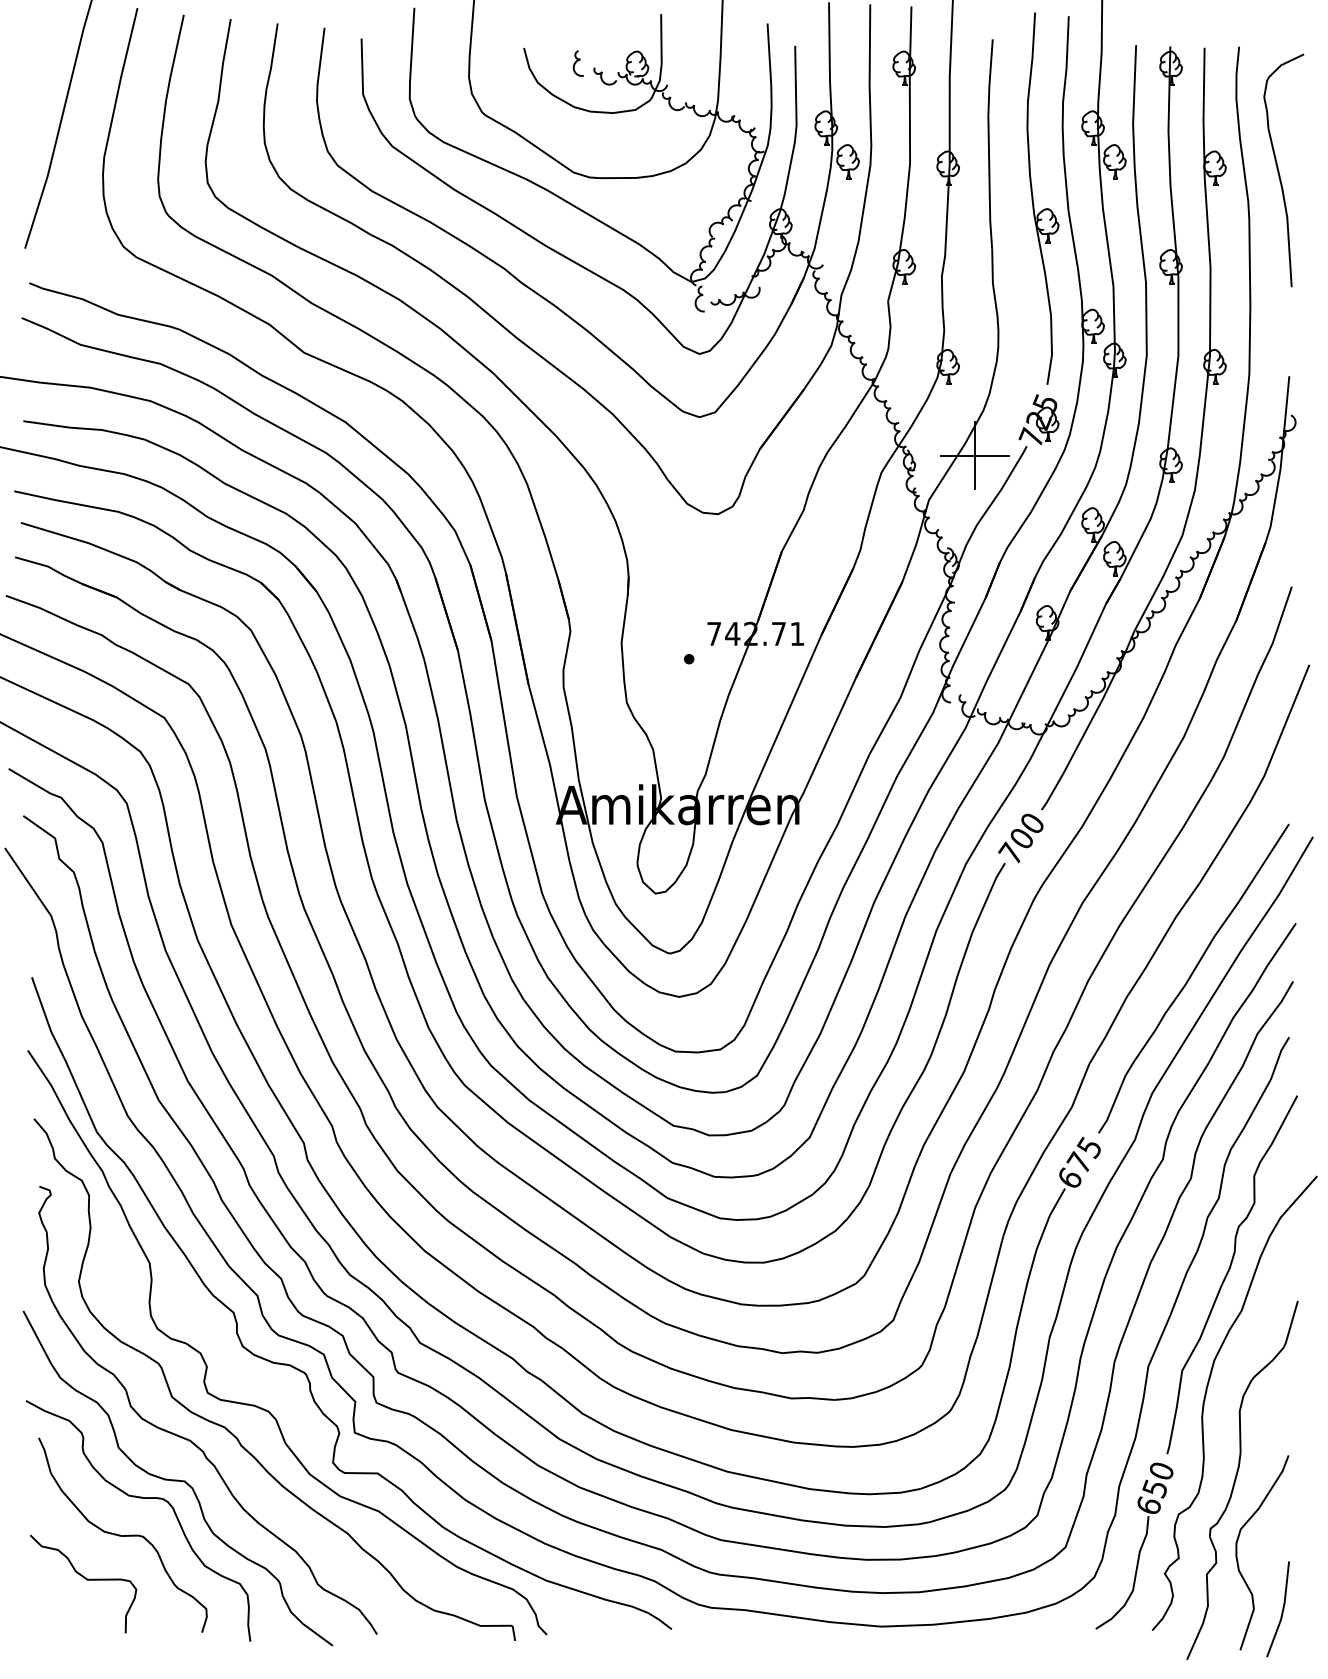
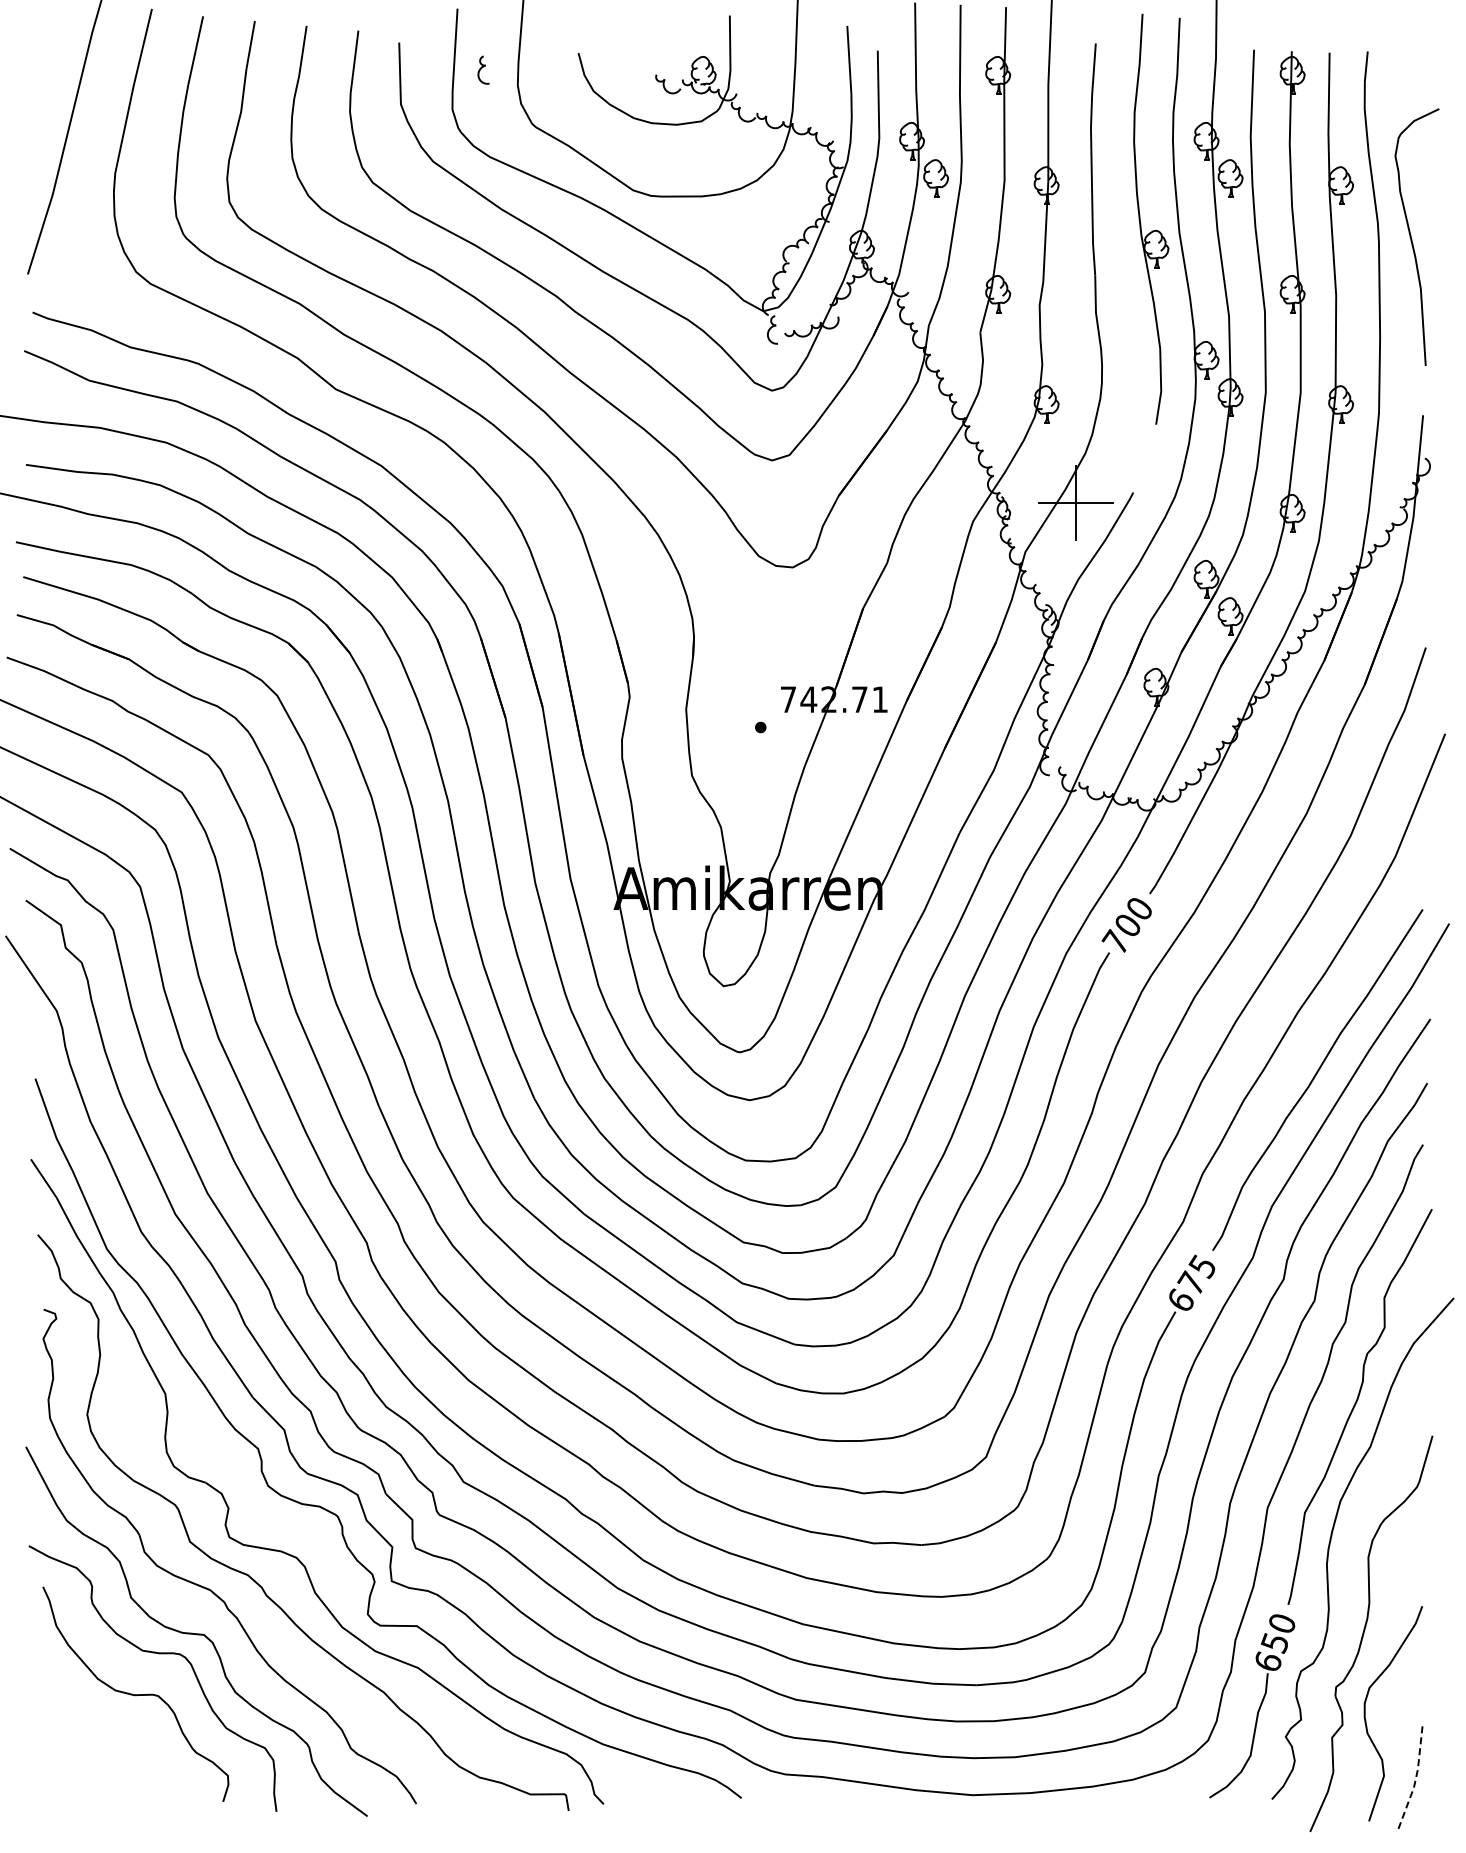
part: (578, 62) -> (483, 69), moved
curve: (1278, 169) -> (1411, 236), moved
part: (1038, 419) -> (1146, 463), removed
curve: (86, 1579) -> (95, 1743), removed
line: (1283, 1609) -> (1416, 1776), solid -> dashed

